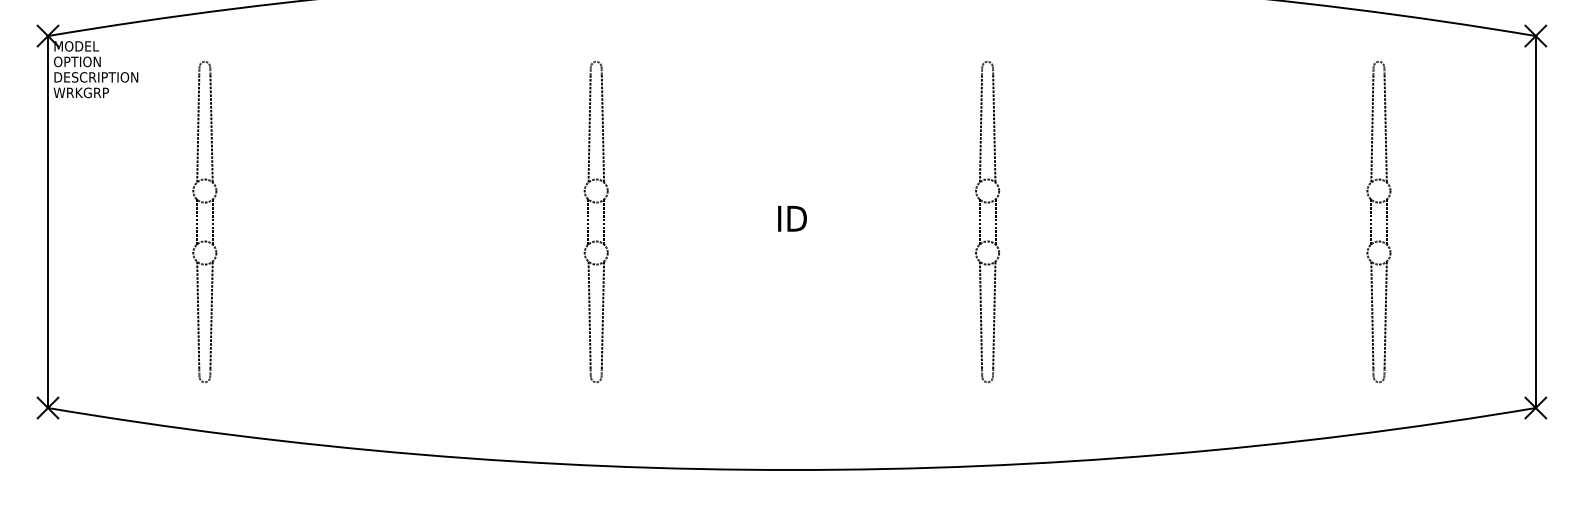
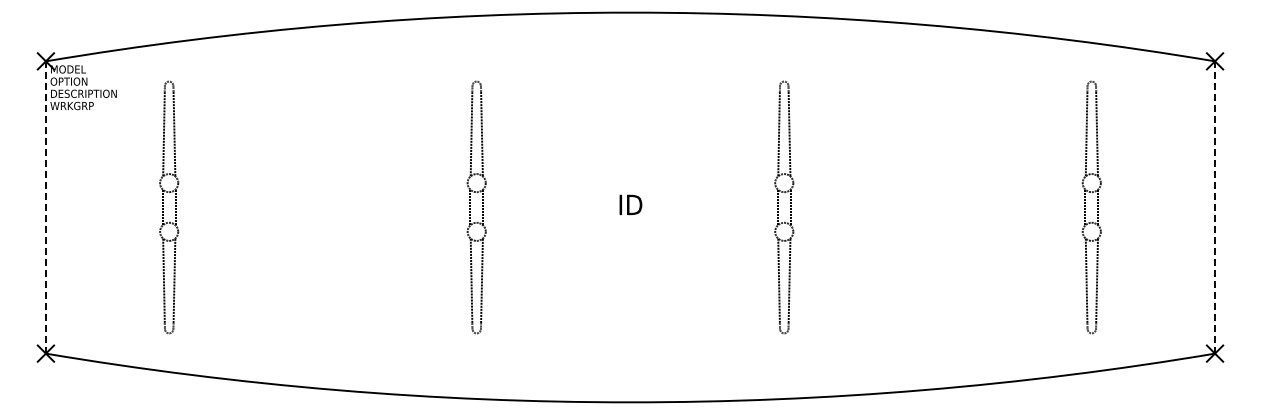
line: (47, 222) -> (45, 207), solid -> dashed
line: (1536, 222) -> (1215, 207), solid -> dashed

